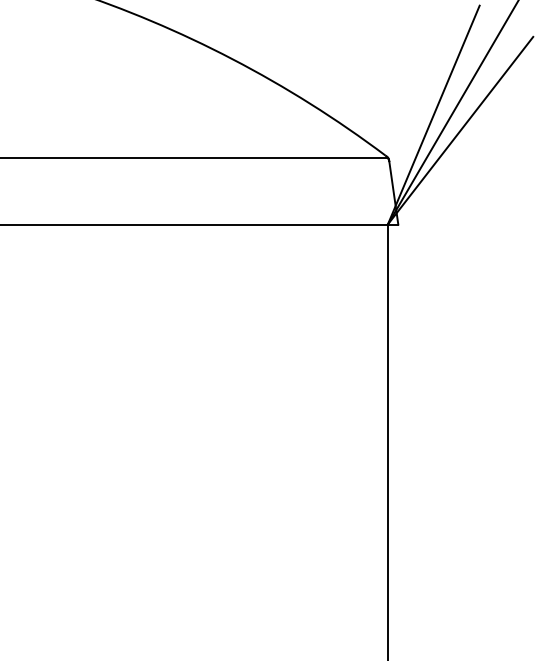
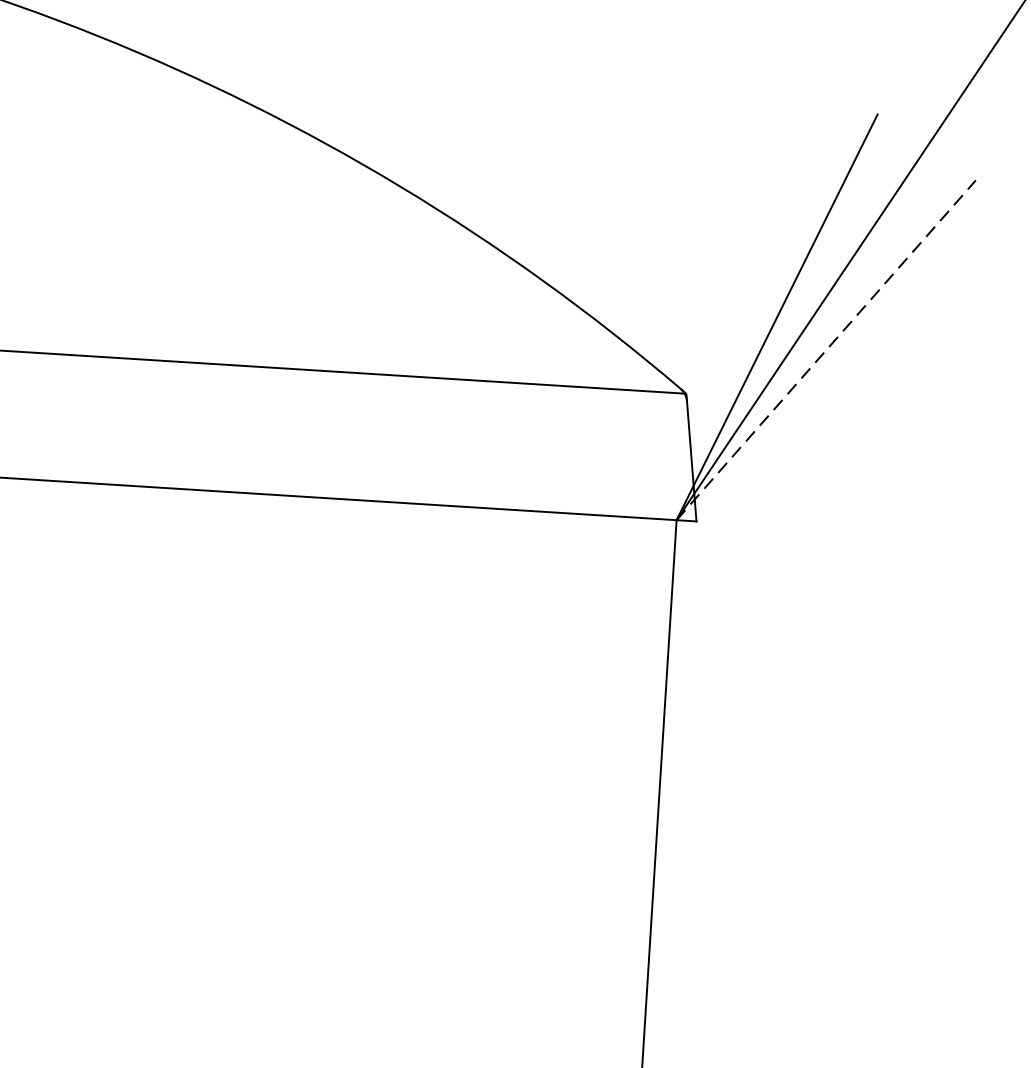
line: (460, 130) -> (826, 349), solid -> dashed

